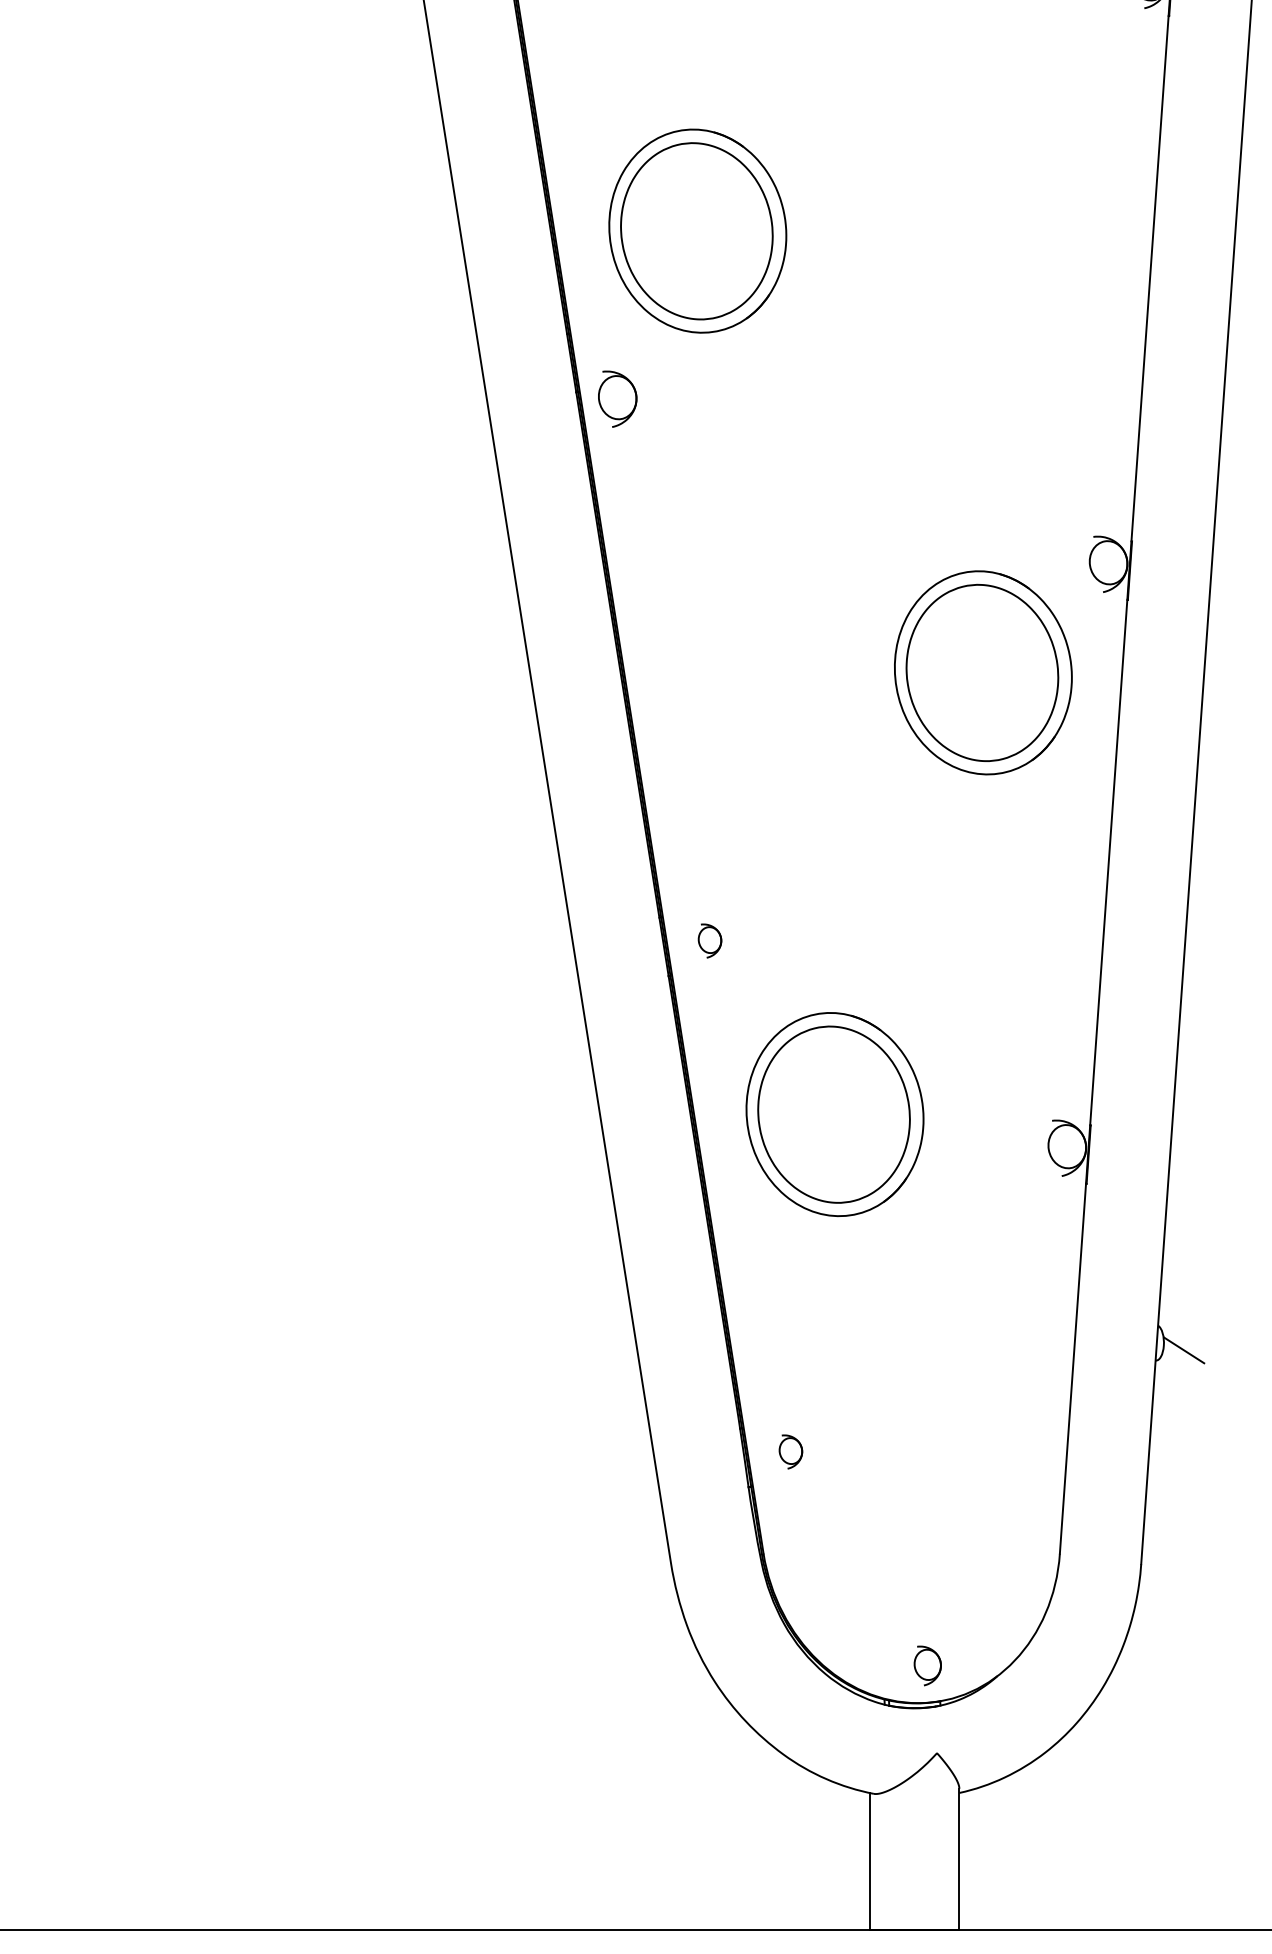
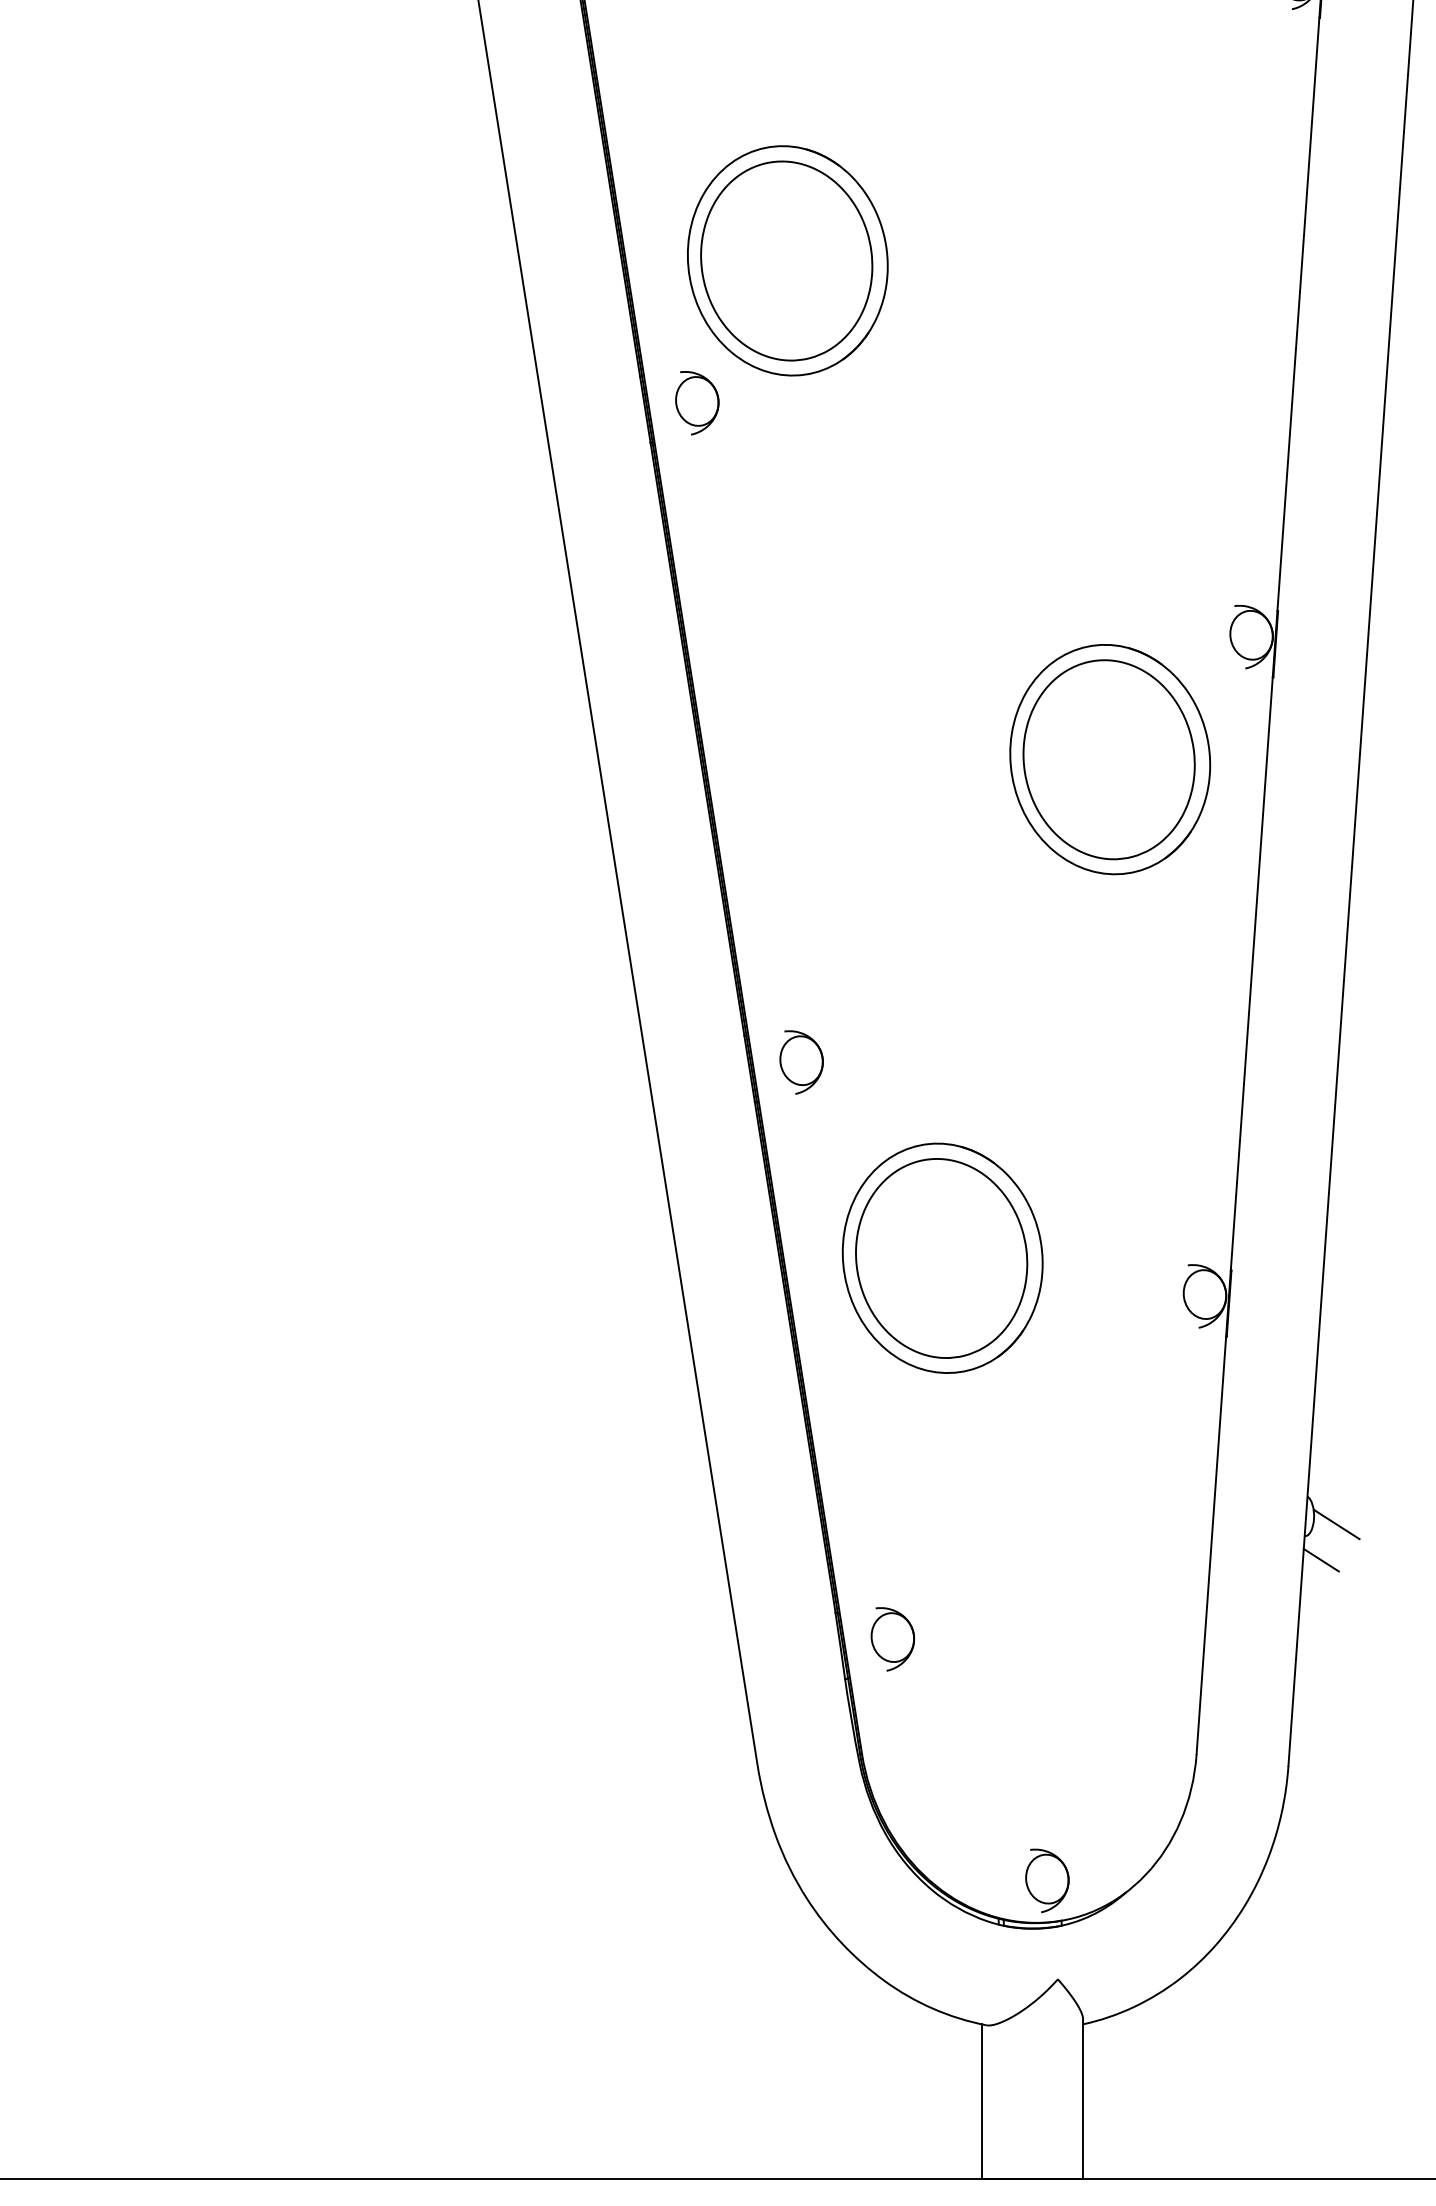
part: (617, 398) -> (697, 402), moved
part: (709, 940) -> (800, 1061), size x1.67
line: (1169, 1381) -> (1320, 1559), added
part: (790, 1451) -> (892, 1638), size x1.67
part: (927, 1665) -> (1047, 1880), size x1.43

